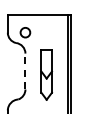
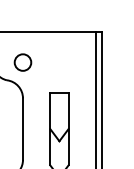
line: (25, 71) -> (23, 129), dashed -> solid

